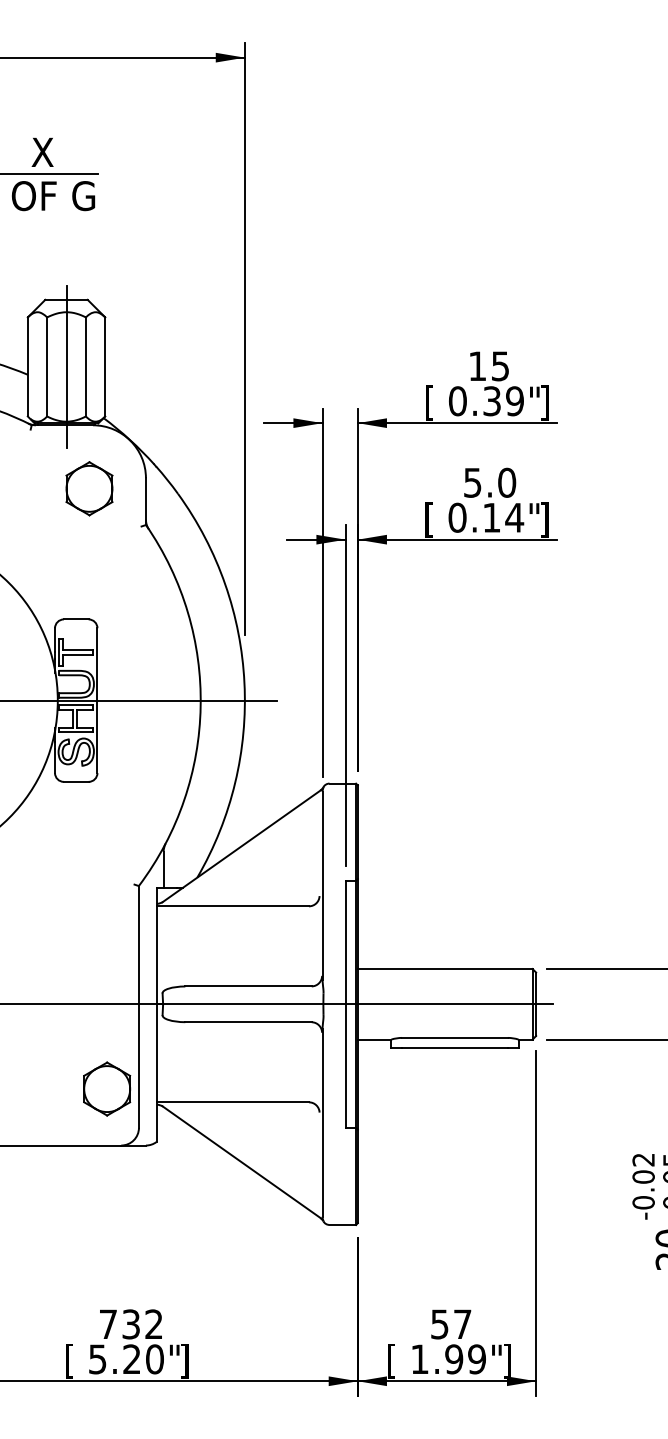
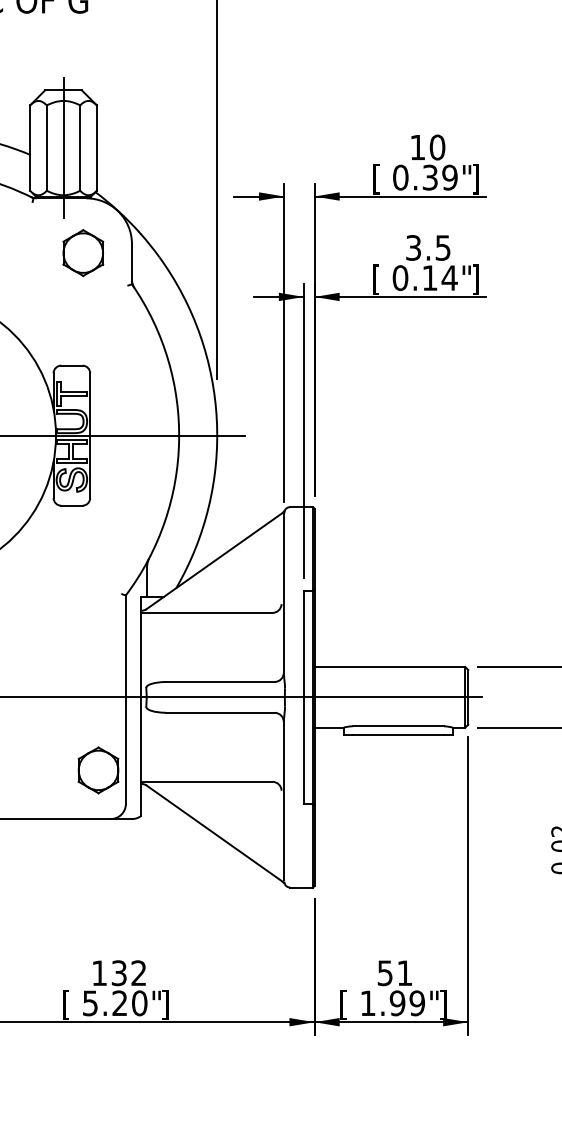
text: (500, 366) -> (437, 147), 15 -> 10
text: (490, 482) -> (428, 247), 5.0 -> 3.5
text: (108, 1323) -> (99, 972), 732 -> 132
text: (462, 1323) -> (404, 972), 57 -> 51

